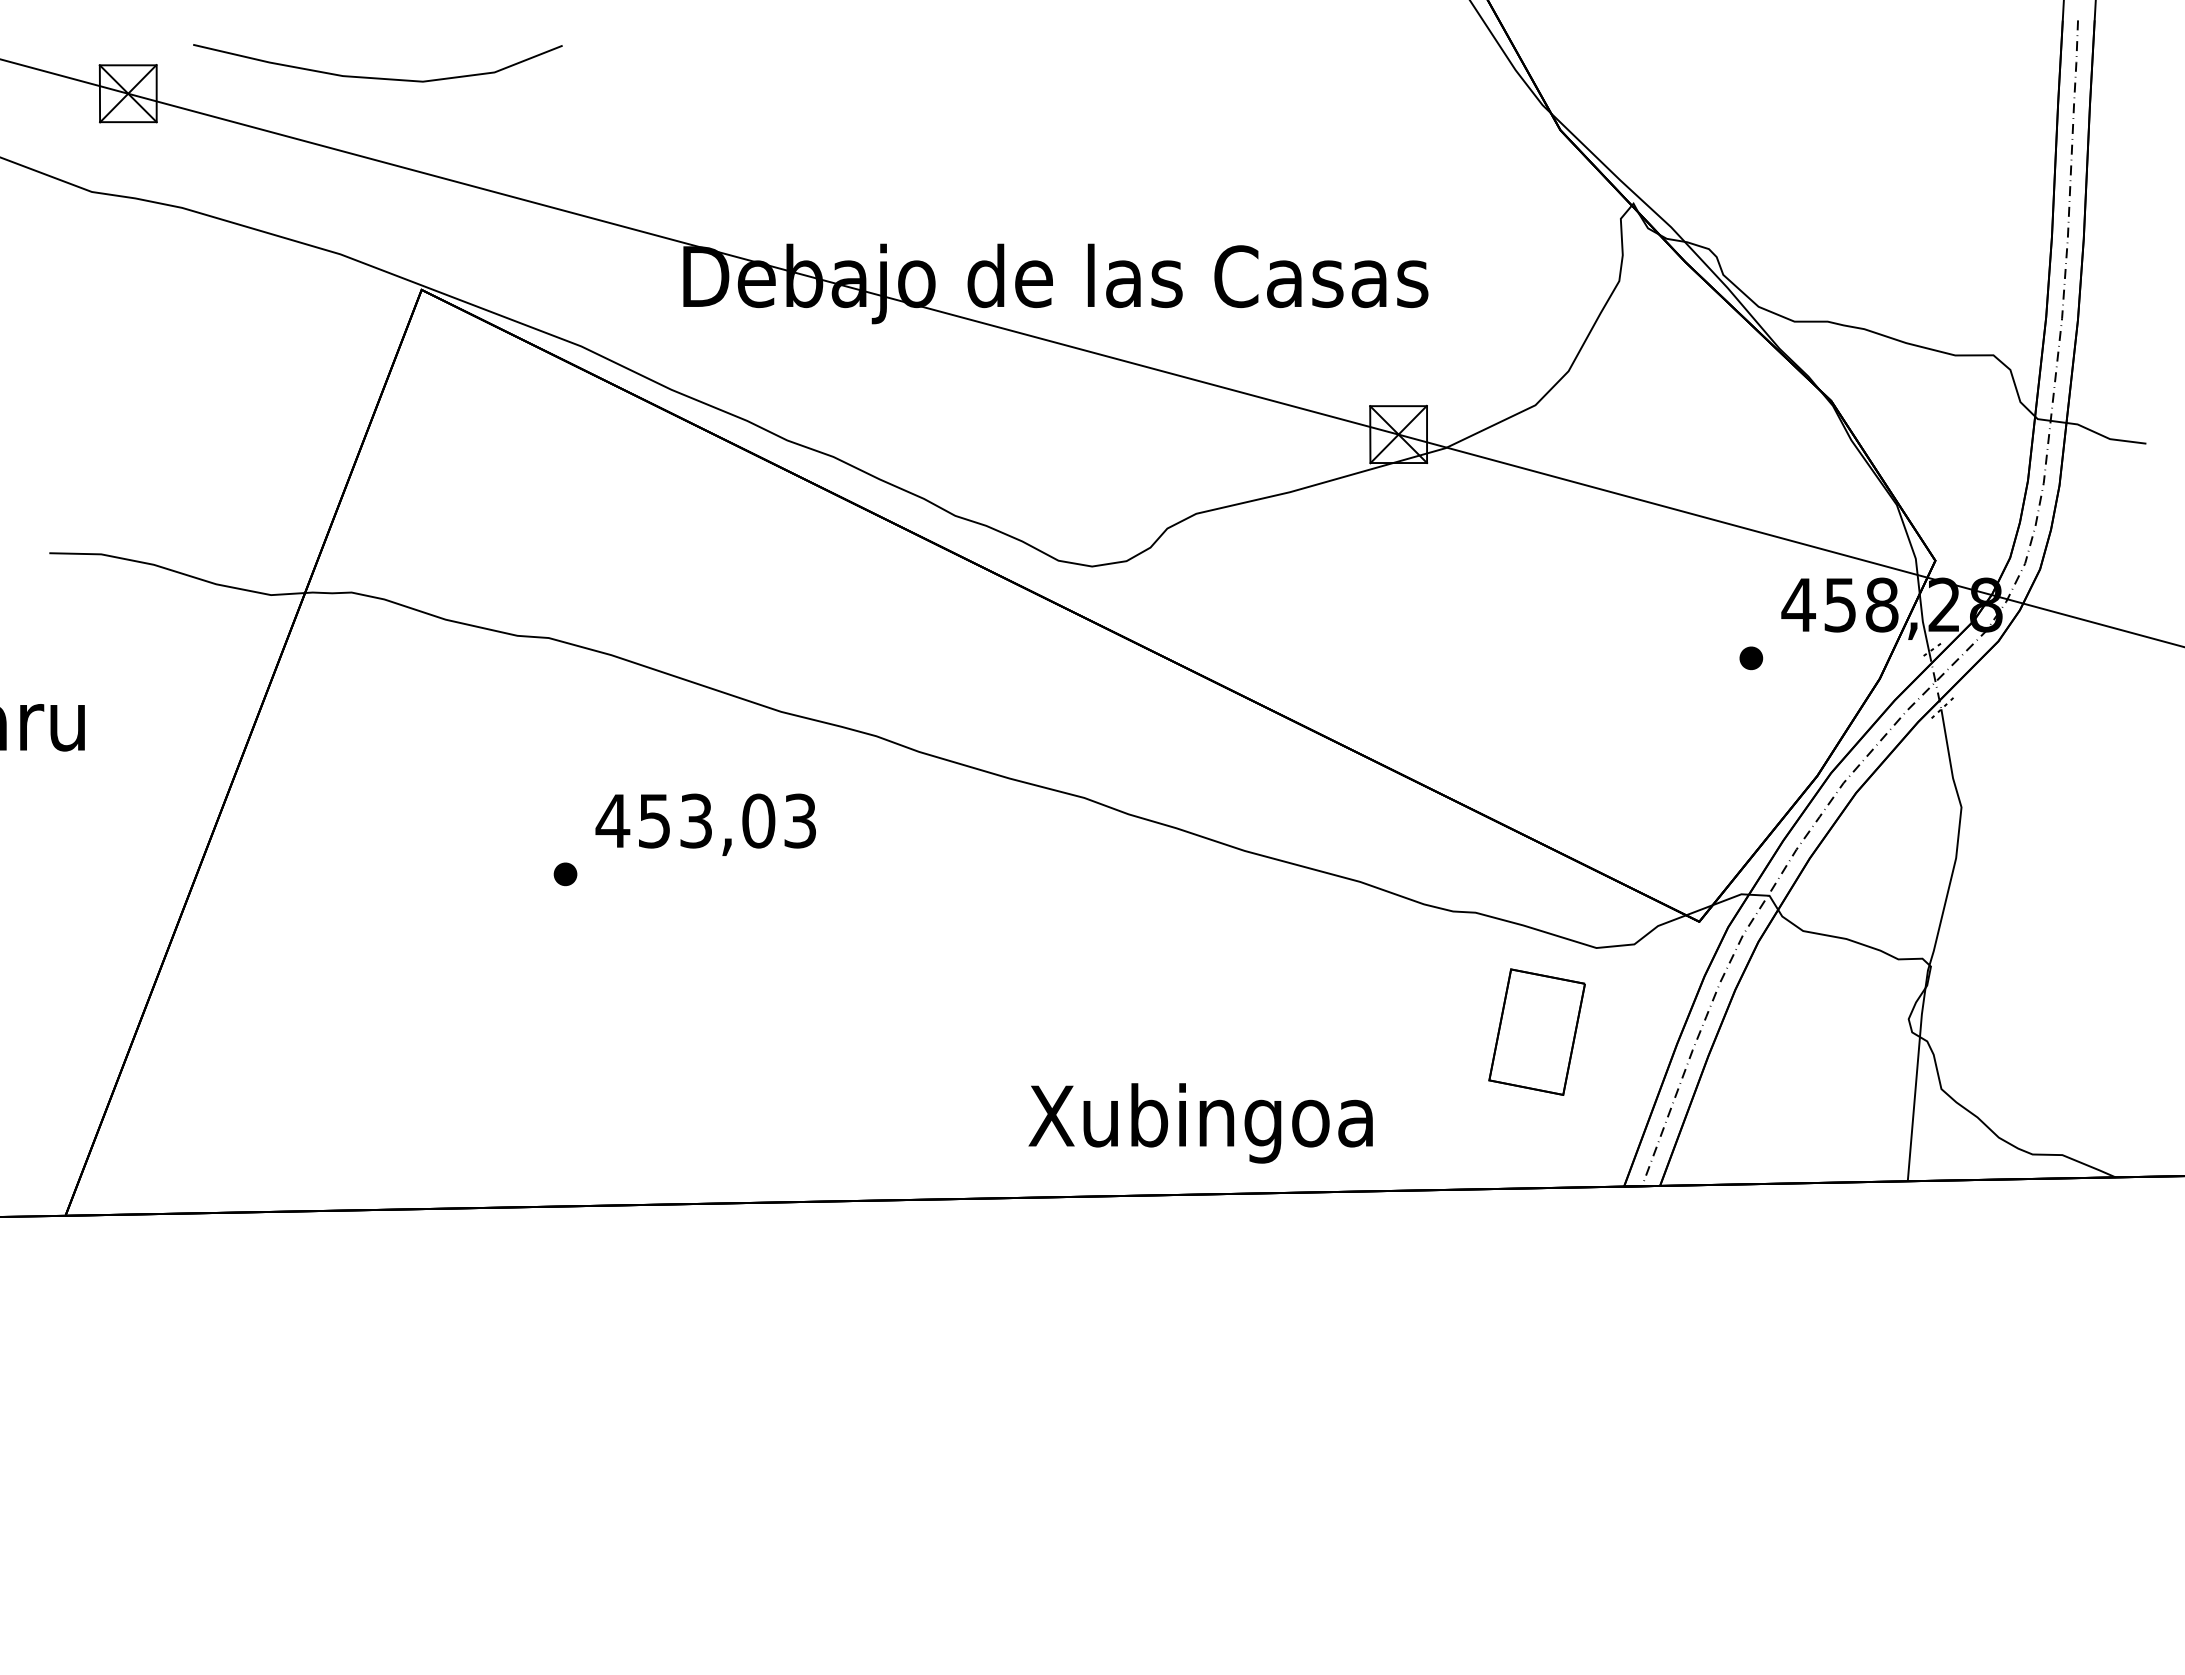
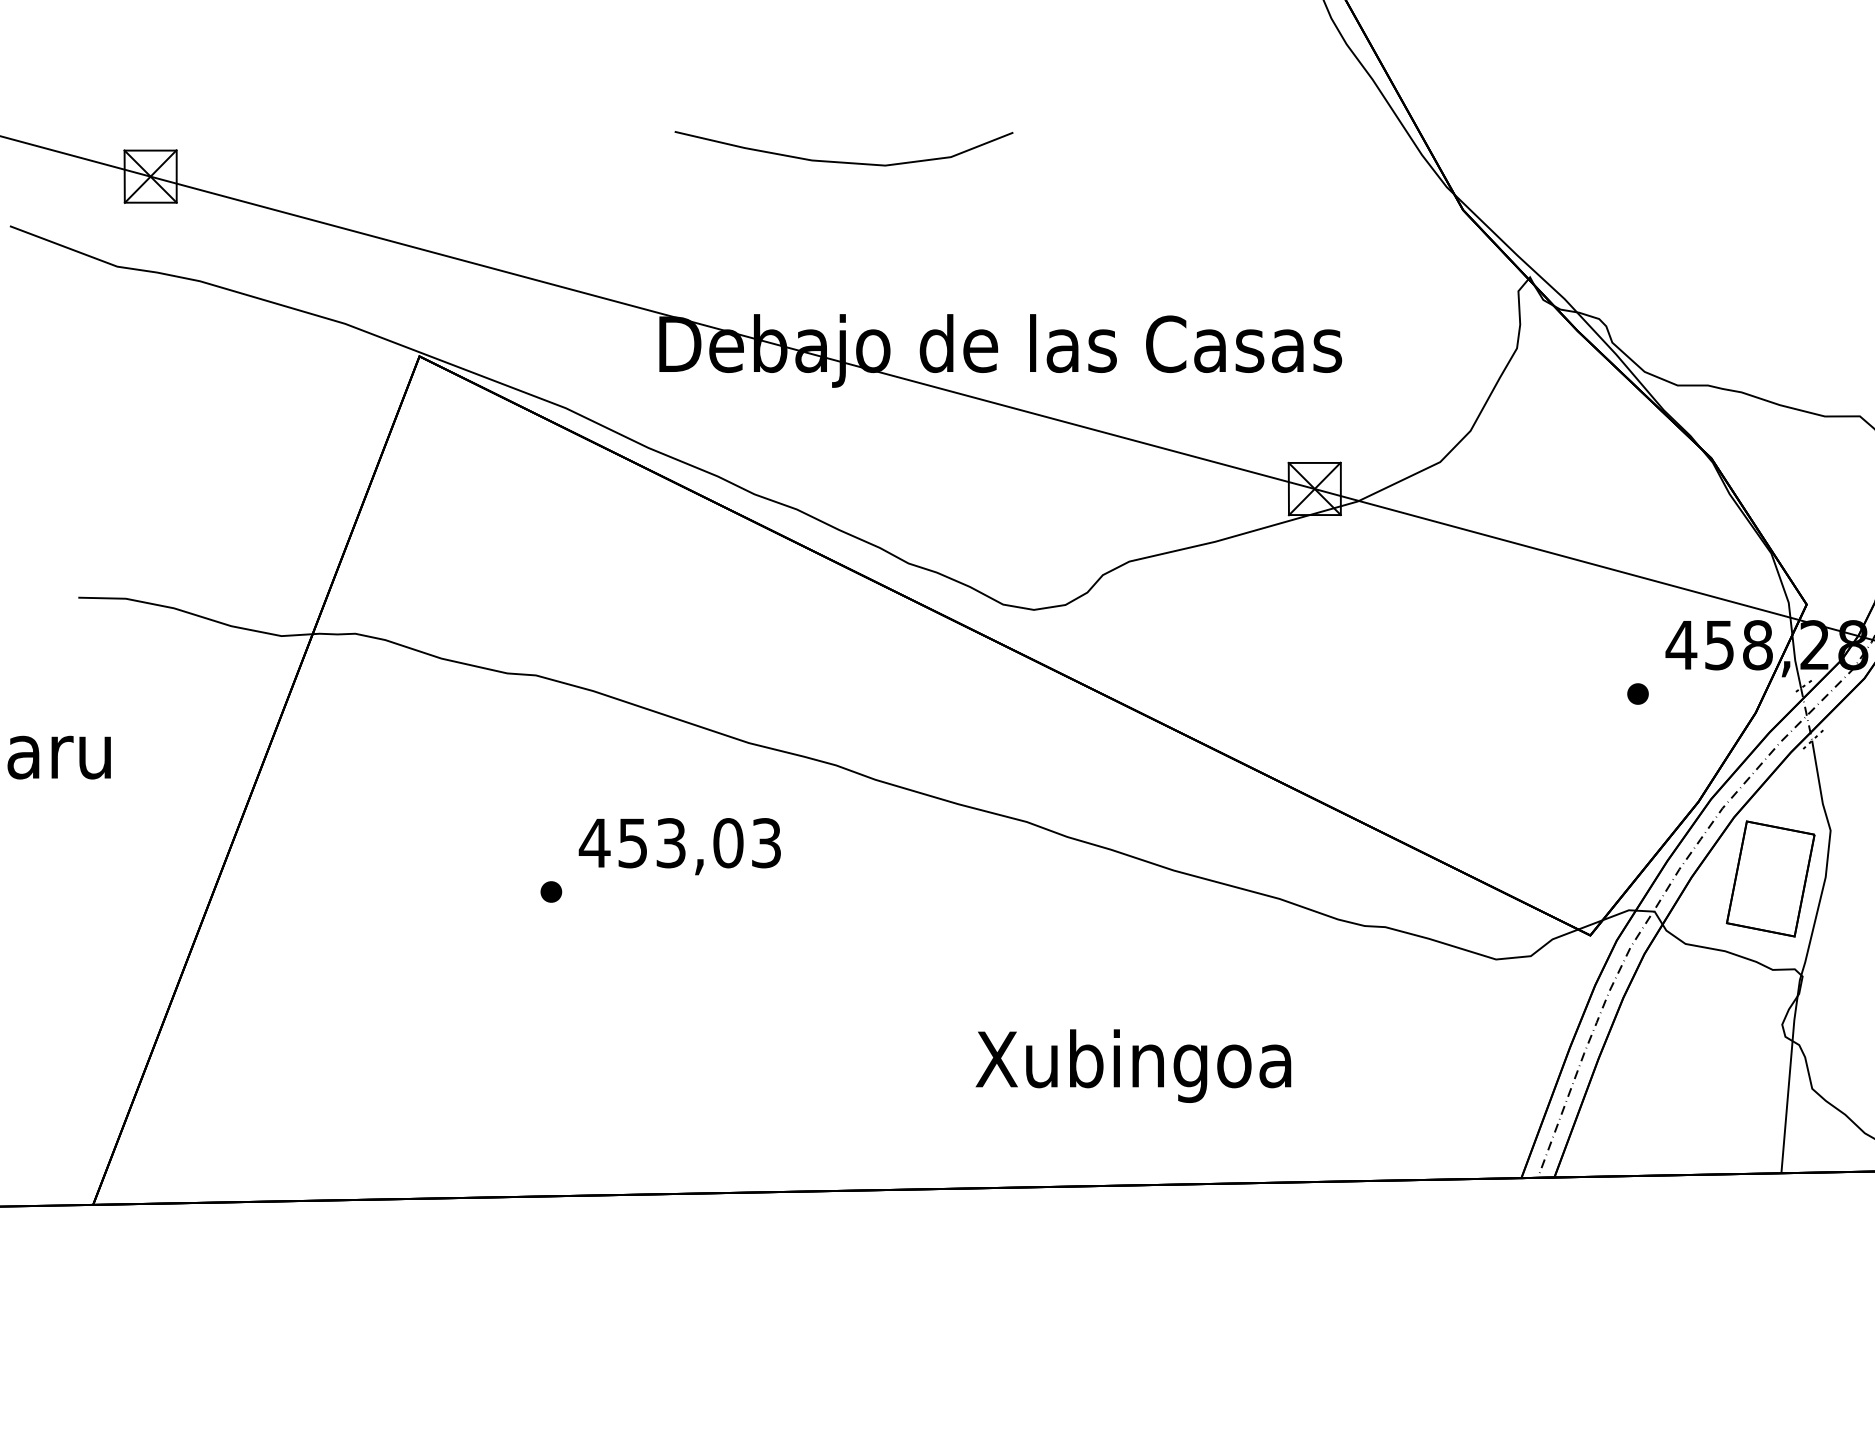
curve: (377, 77) -> (843, 161), moved
part: (1536, 1031) -> (1770, 878), moved
text: (1200, 1123) -> (1133, 1066), moved

